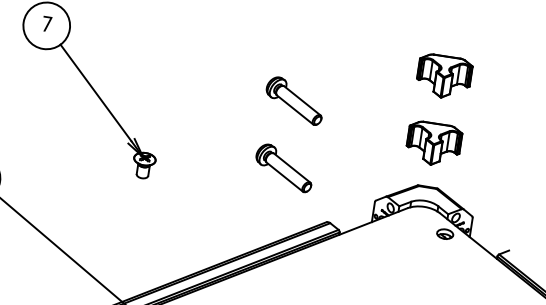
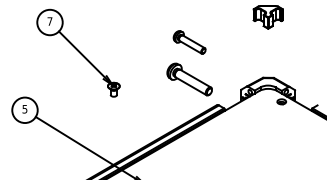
part: (432, 144) -> (267, 54), removed
part: (284, 167) -> (189, 79), size x1.4

